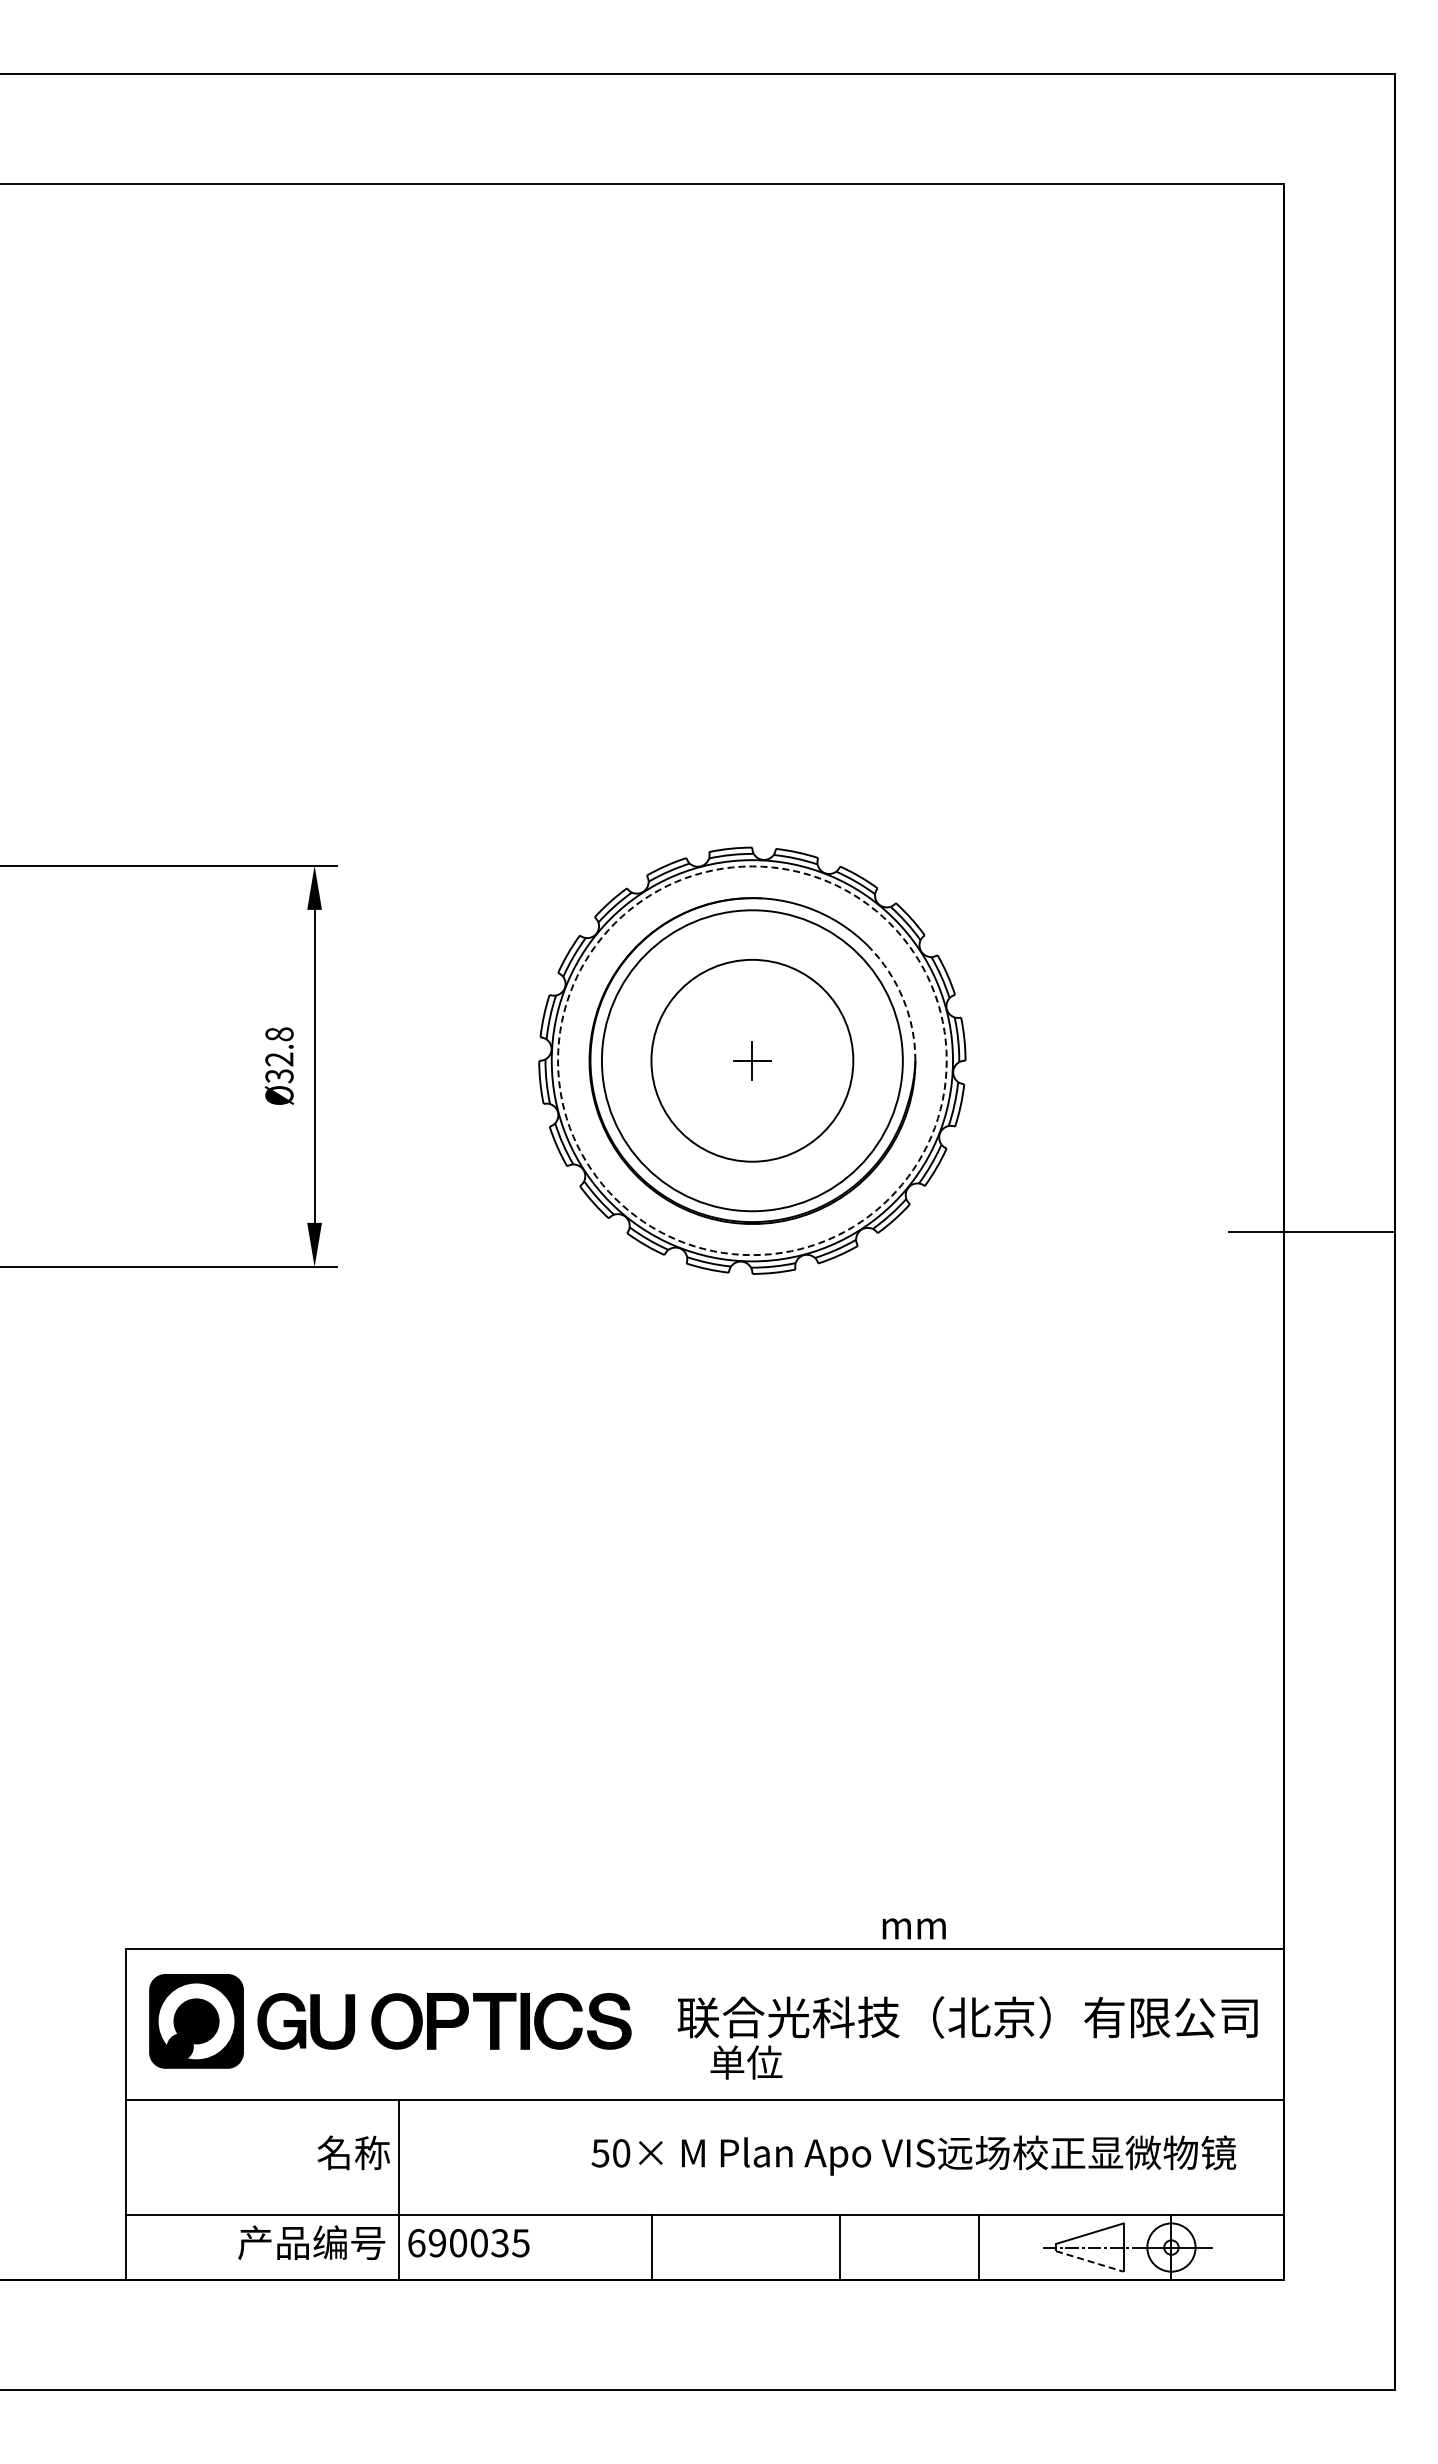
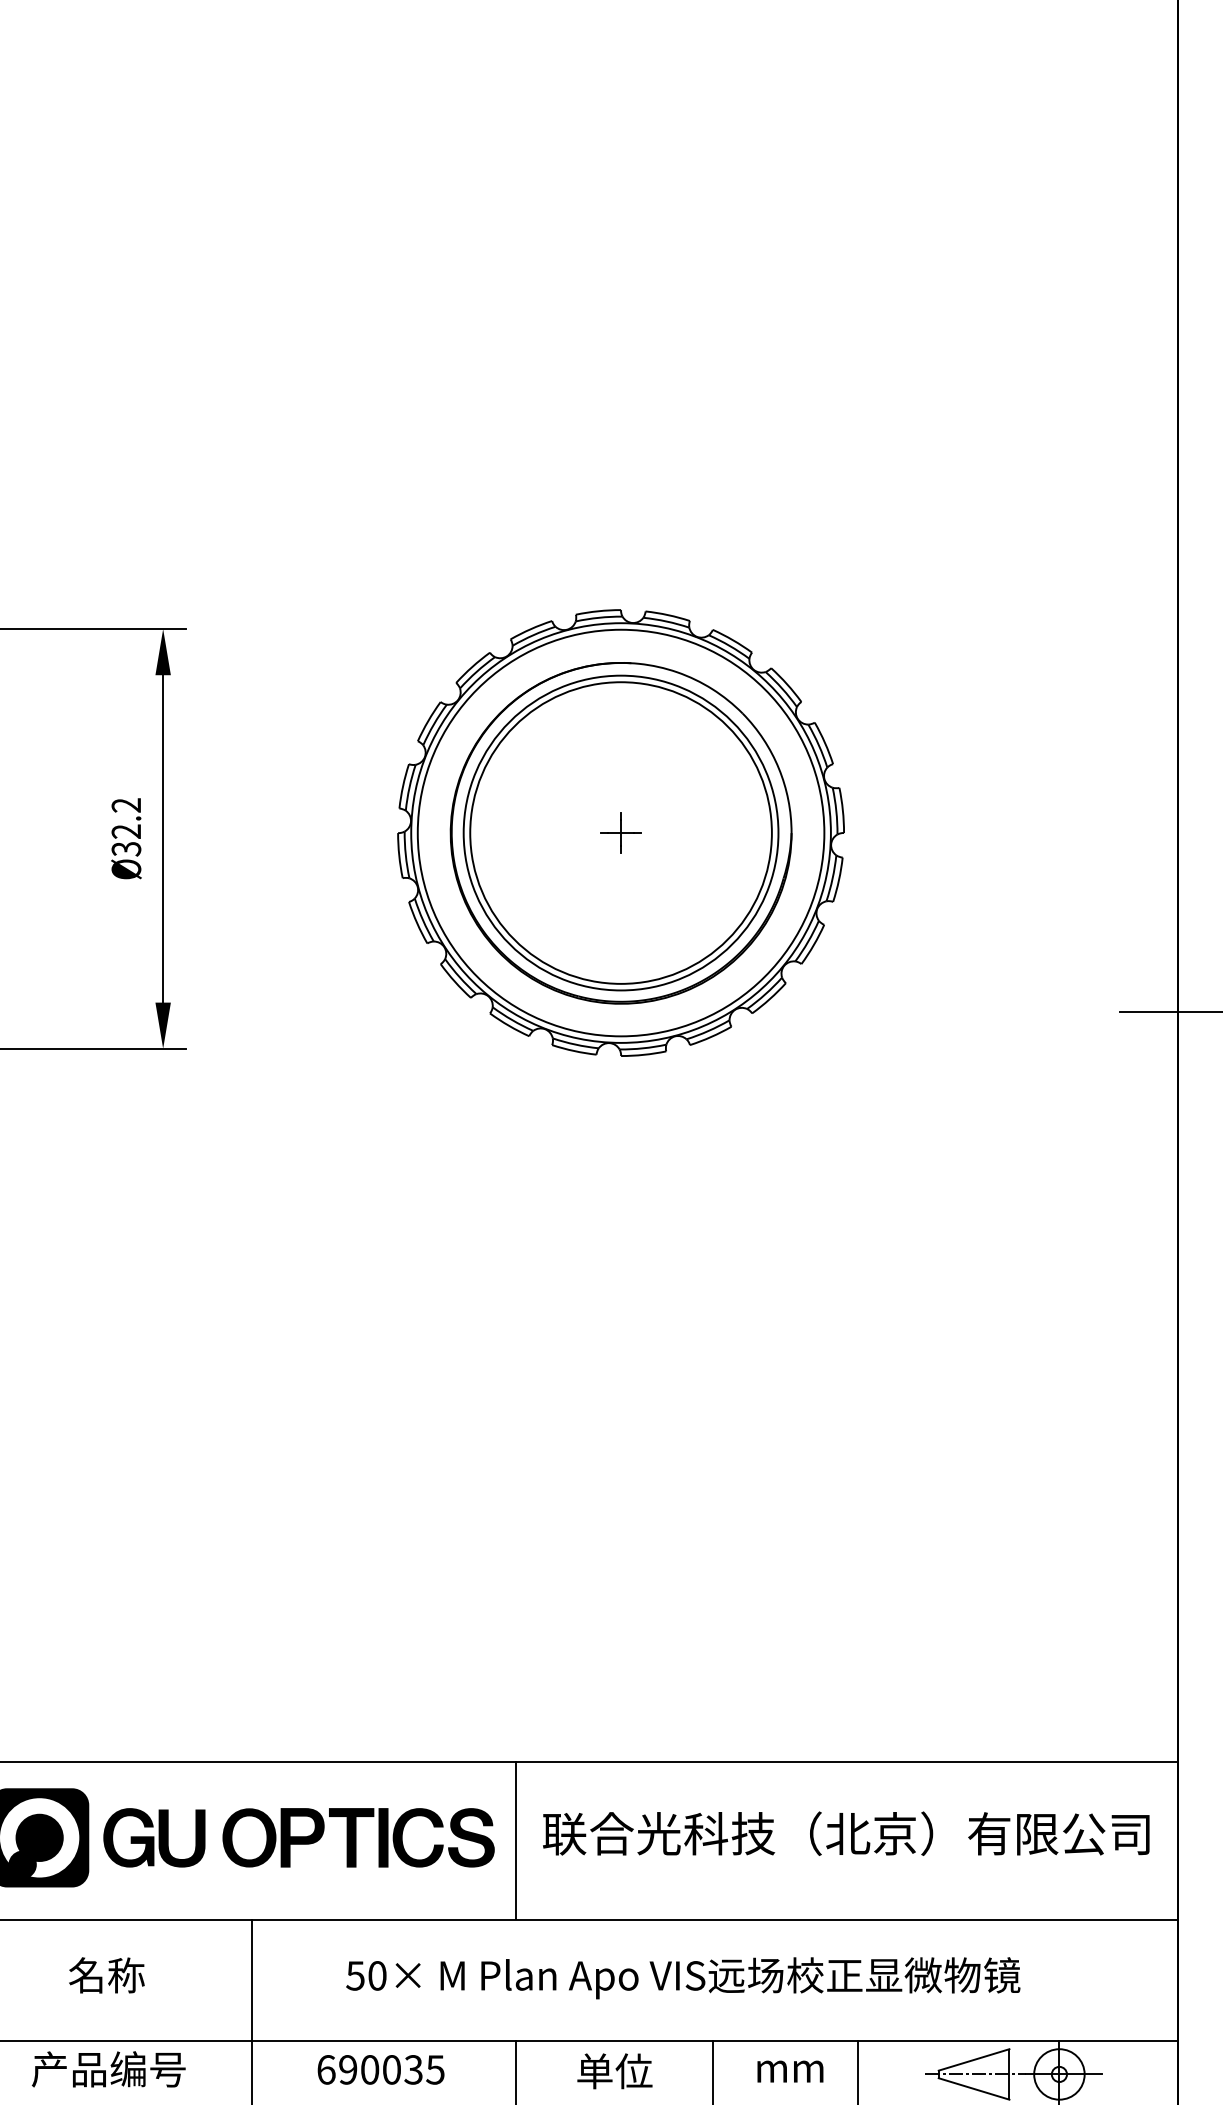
arc: (903, 999) -> (779, 768), dashed -> solid
text: (279, 1034) -> (126, 805), Ø32.8 -> Ø32.2
circle: (752, 1060) -> (621, 832), dashed -> solid
circle: (752, 1060) -> (621, 832), size x1.43
text: (913, 1928) -> (789, 2071), moved
line: (651, 2023) -> (515, 1840), added
text: (746, 2062) -> (614, 2071), moved
text: (353, 2152) -> (106, 1974), moved
text: (913, 2155) -> (682, 1978), moved
text: (311, 2242) -> (108, 2069), moved
text: (468, 2243) -> (380, 2070), moved
line: (1090, 2261) -> (974, 2089), dashed -> solid

